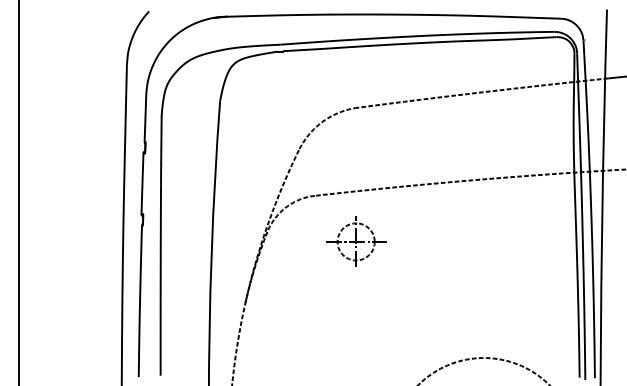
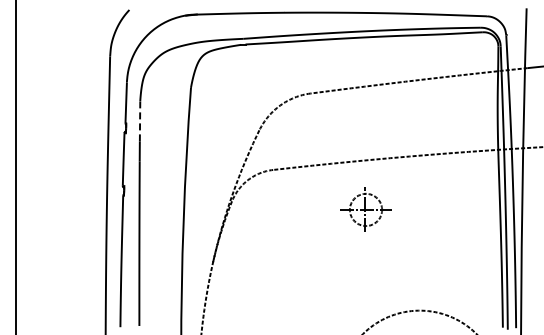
line: (161, 138) -> (140, 120), solid -> dashed
part: (355, 241) -> (365, 209), moved

